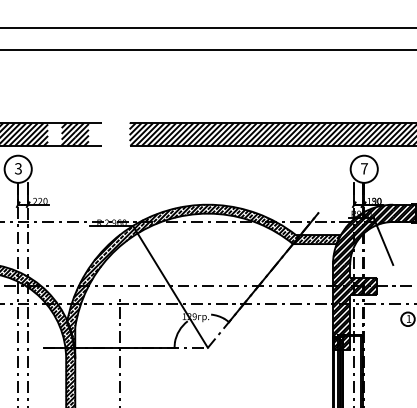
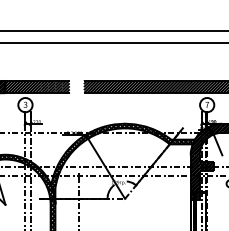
hatch: (54, 133) -> (44, 86), added
hatch: (94, 133) -> (65, 86), added

